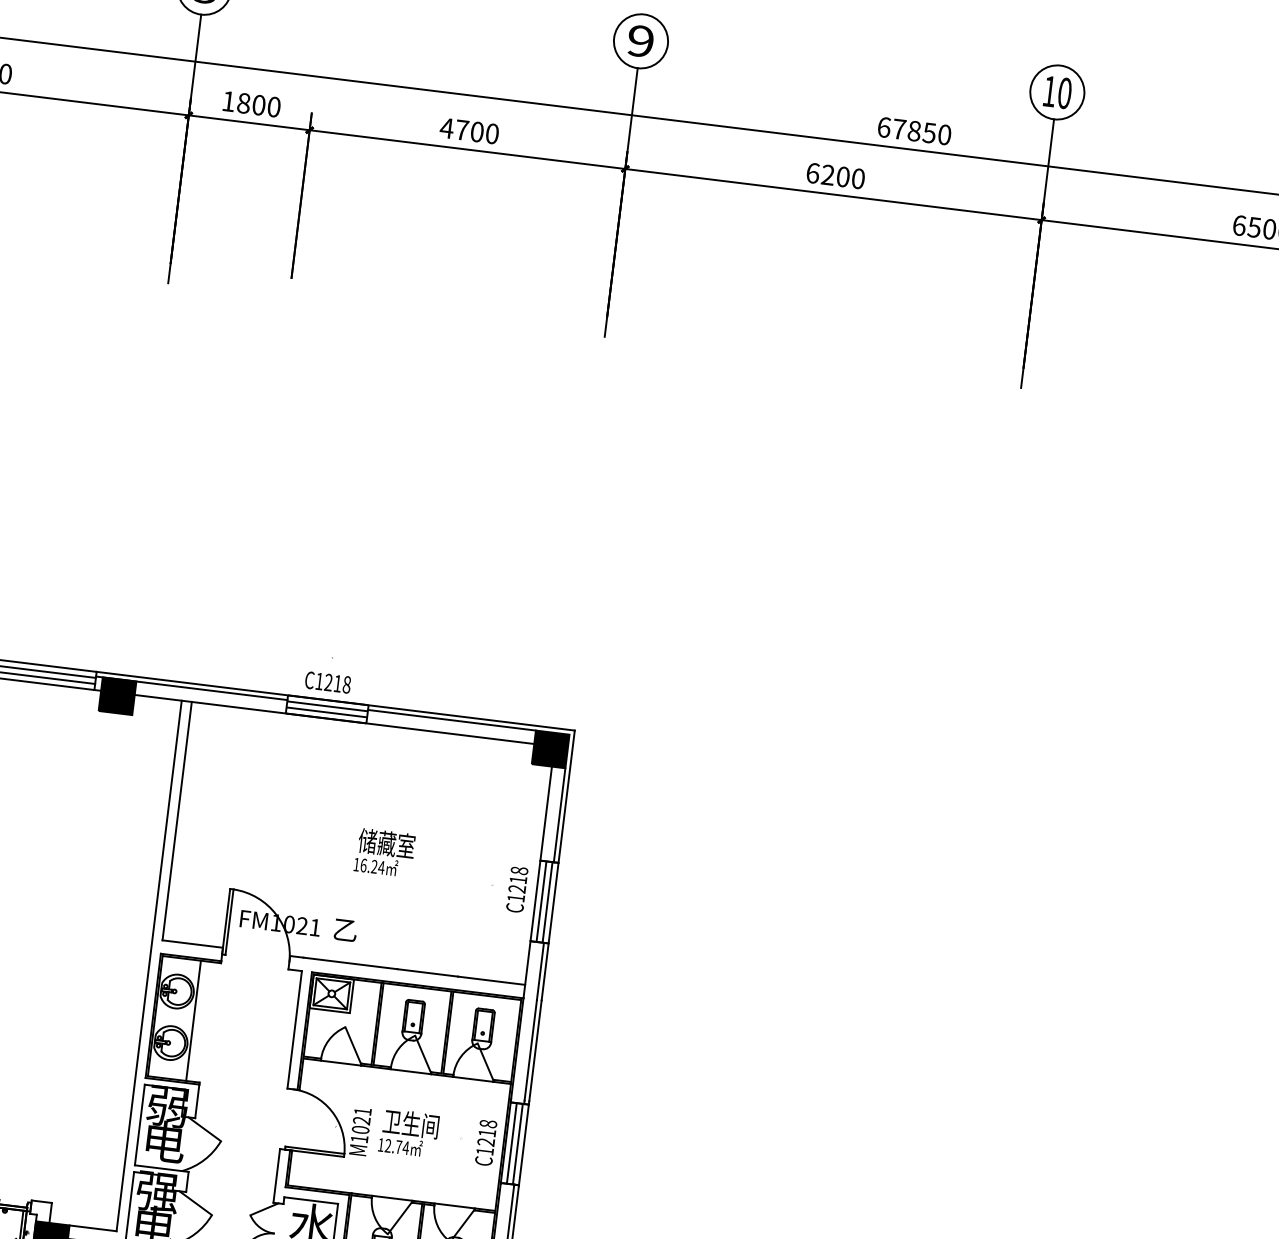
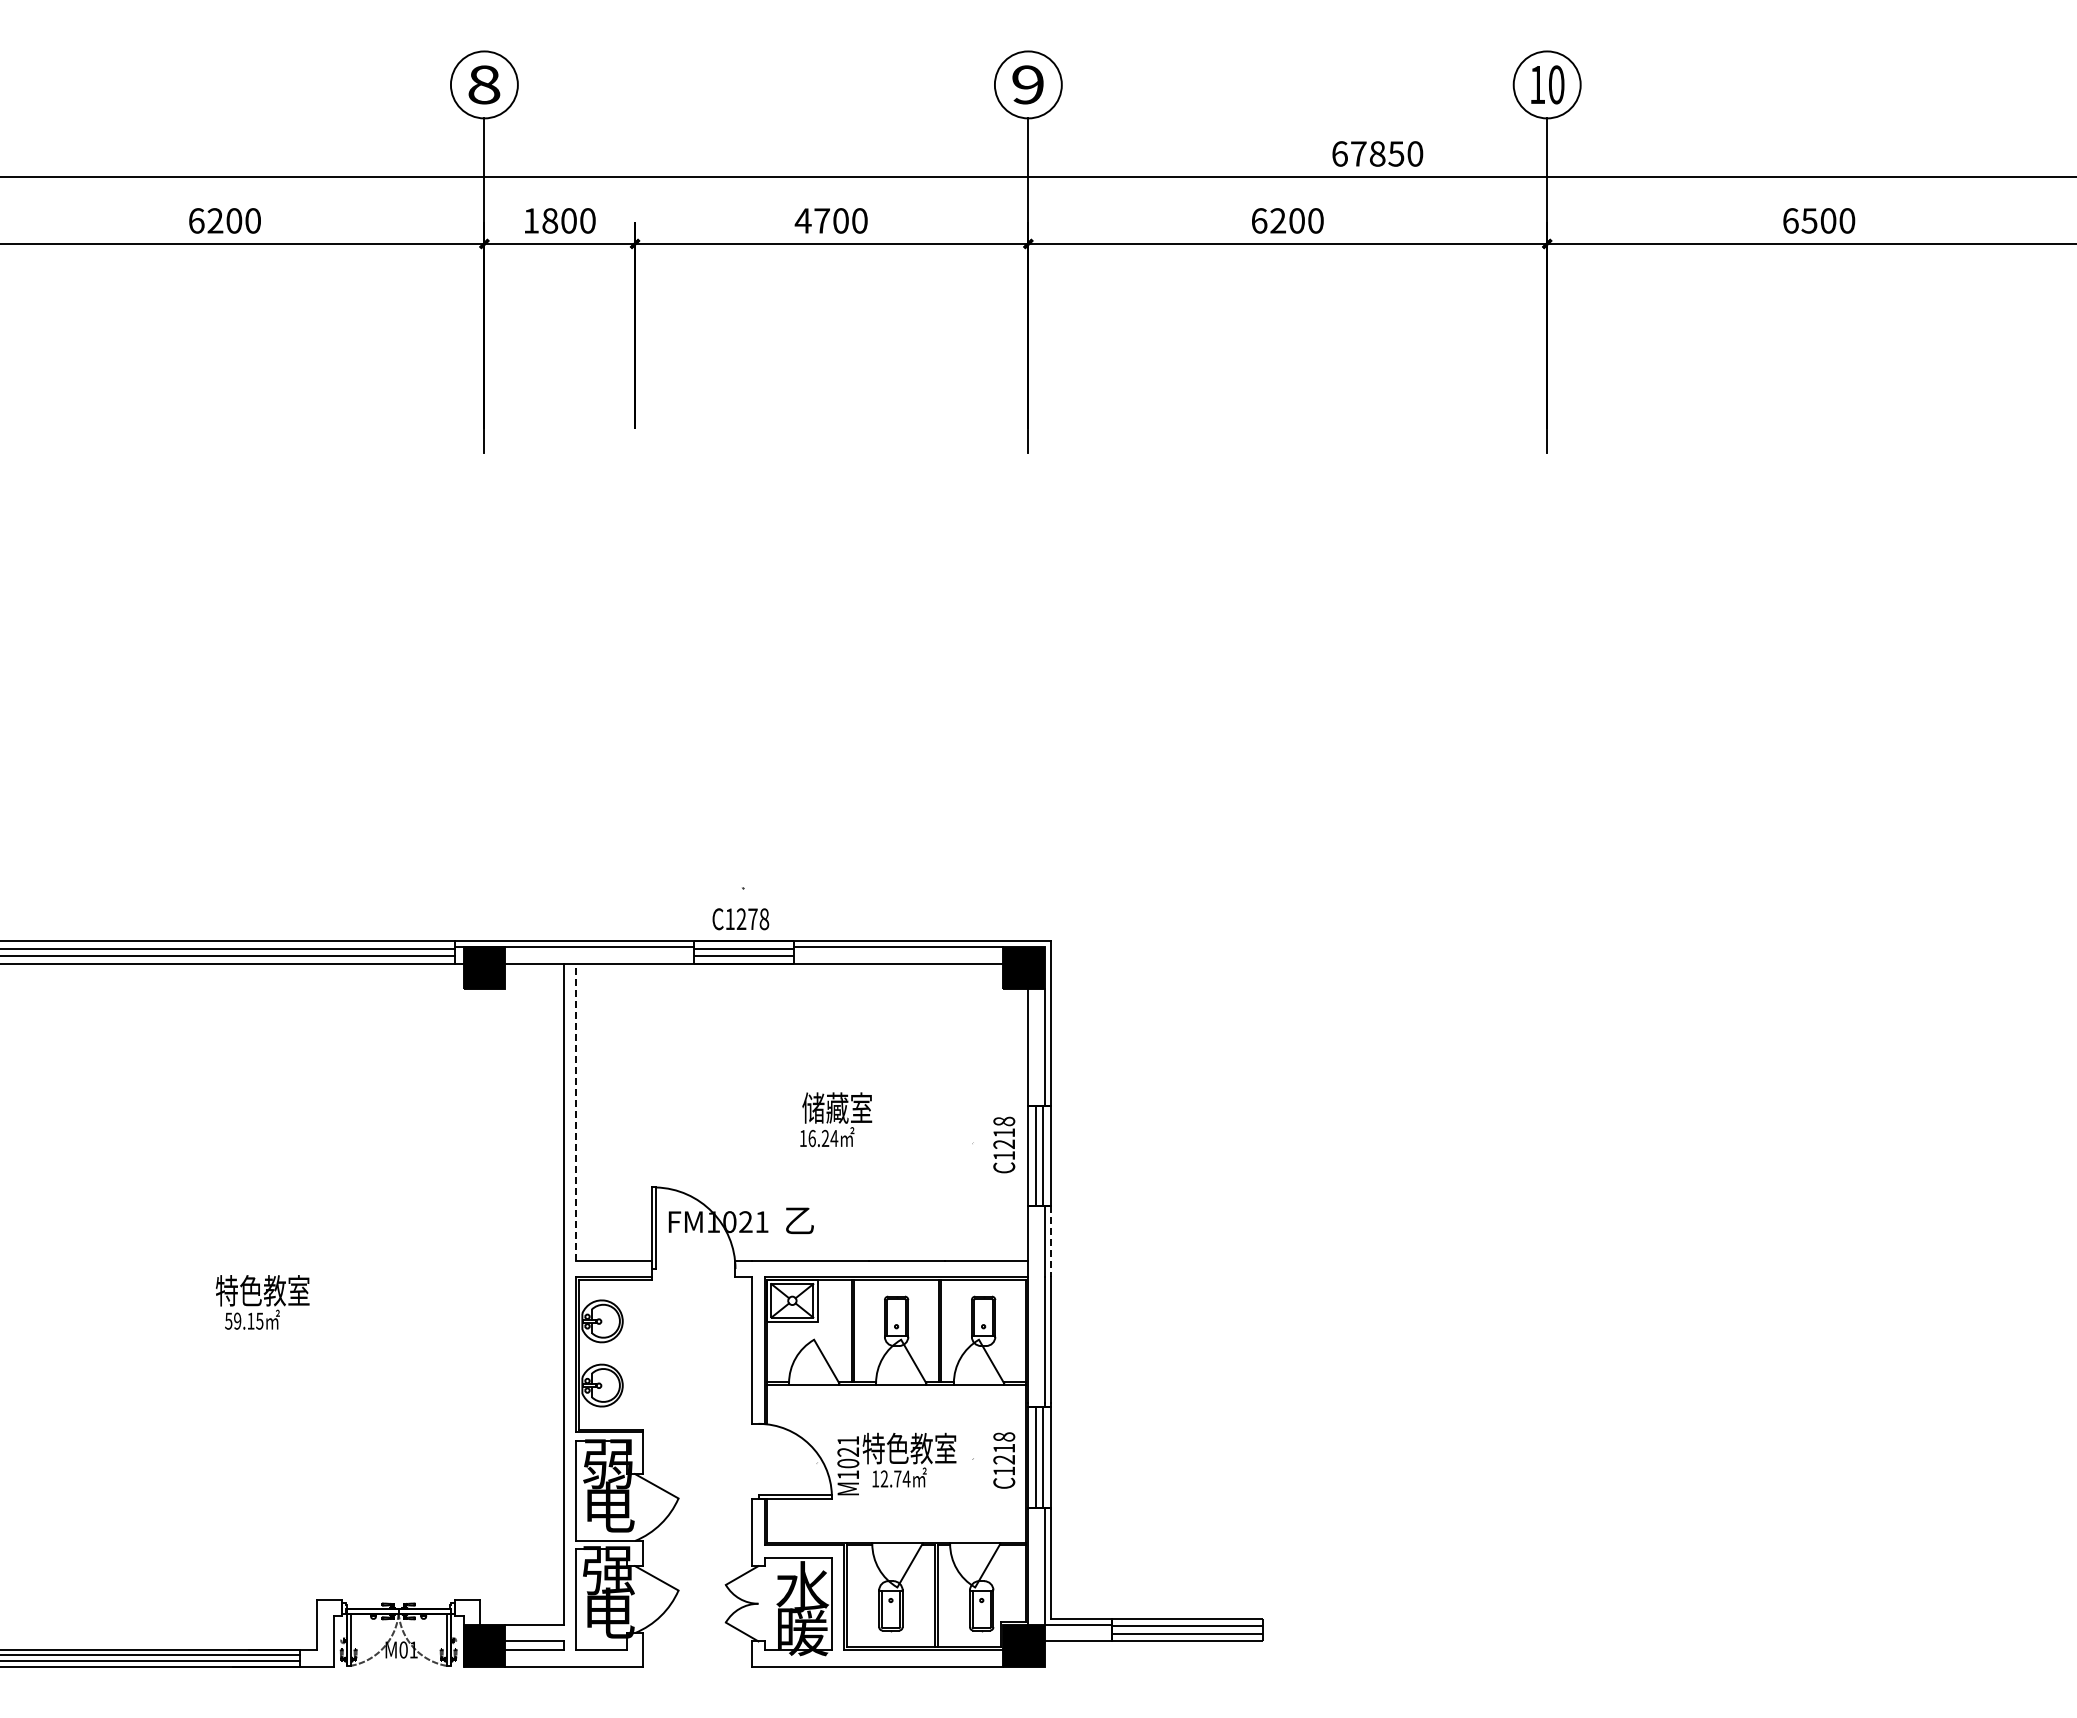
text: (337, 683) -> (752, 918), C1218 -> C1278
line: (177, 821) -> (576, 1112), solid -> dashed
line: (544, 971) -> (1050, 1241), solid -> dashed
line: (193, 1020) -> (626, 1354), removed
text: (411, 1123) -> (909, 1448), 卫生间 -> 特色教室

